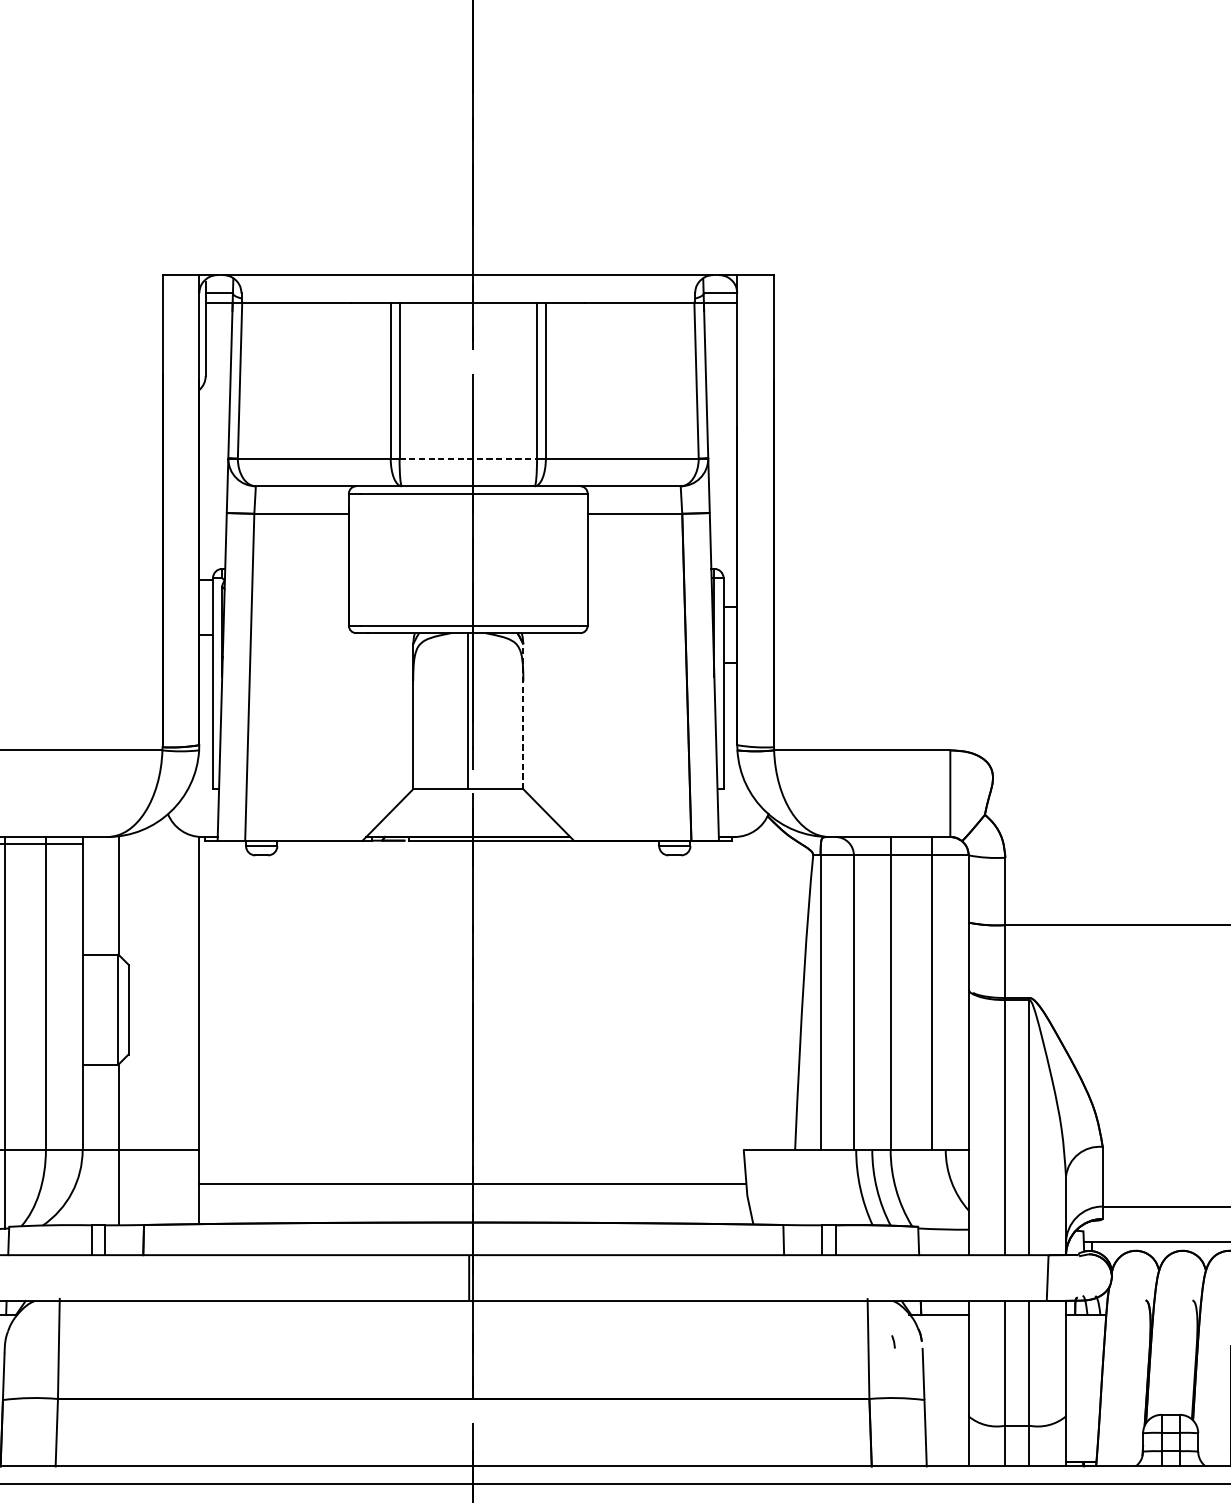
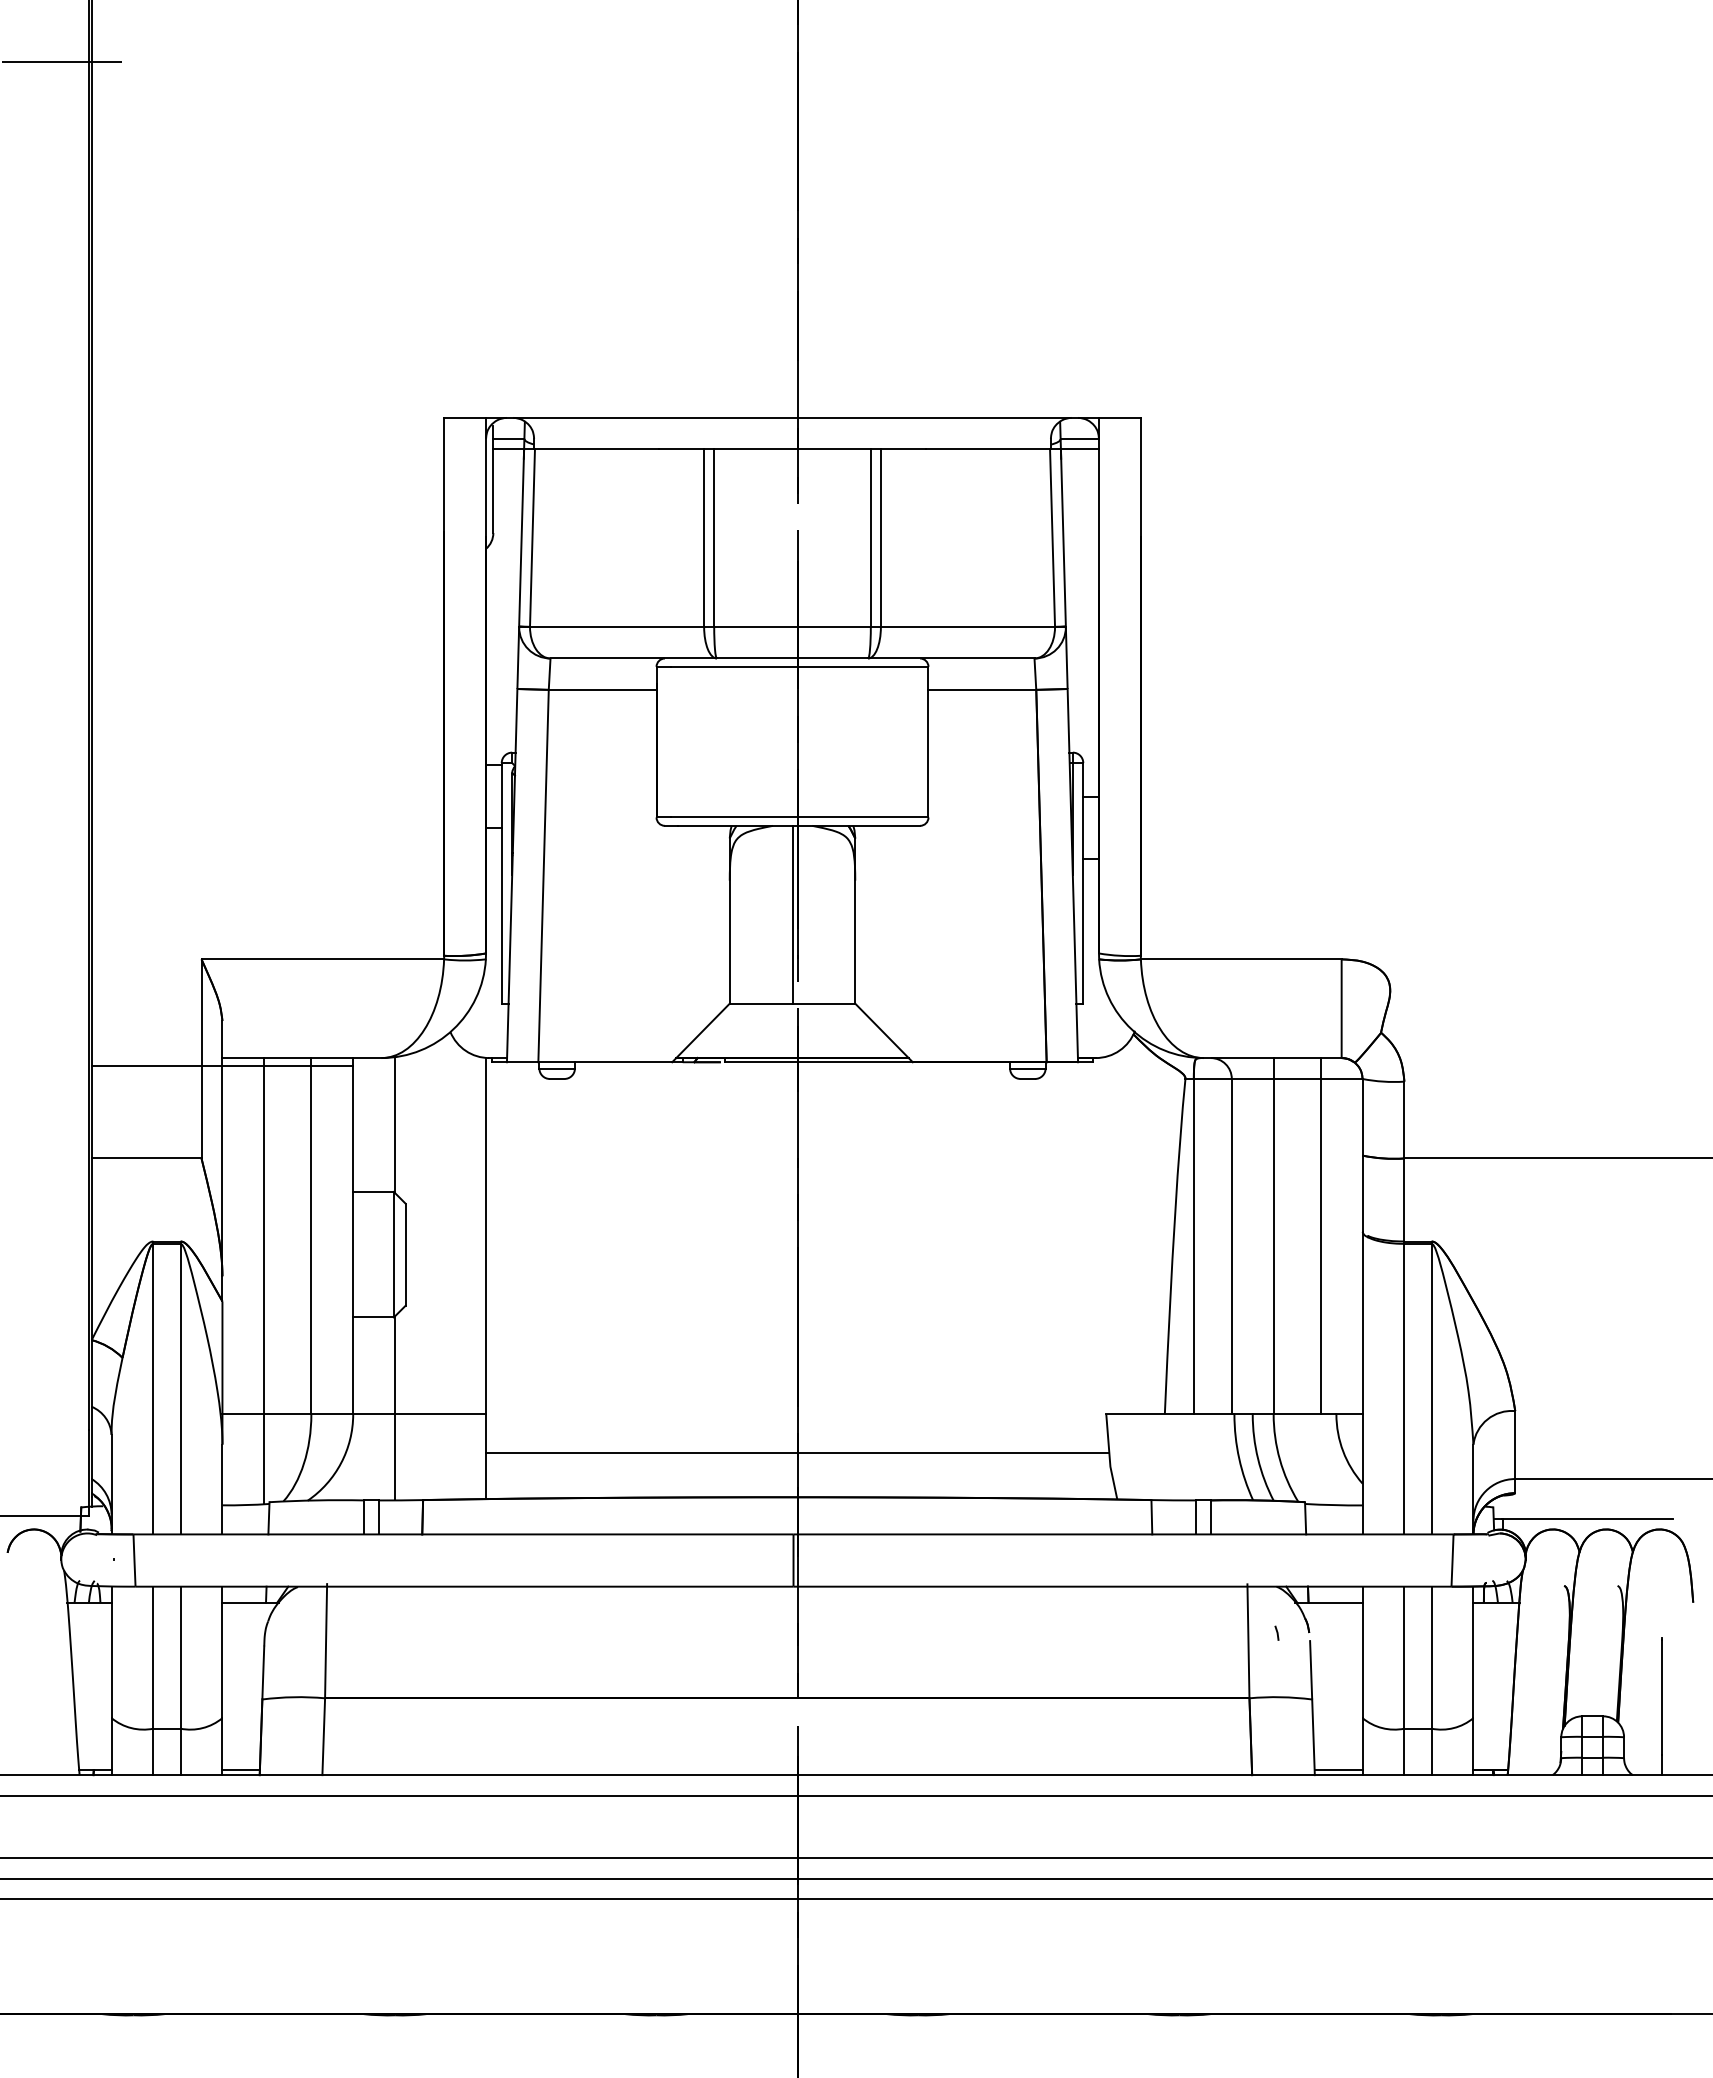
line: (469, 459) -> (793, 627), dashed -> solid
line: (523, 717) -> (855, 921), dashed -> solid
line: (947, 1462) -> (1338, 1770), added

